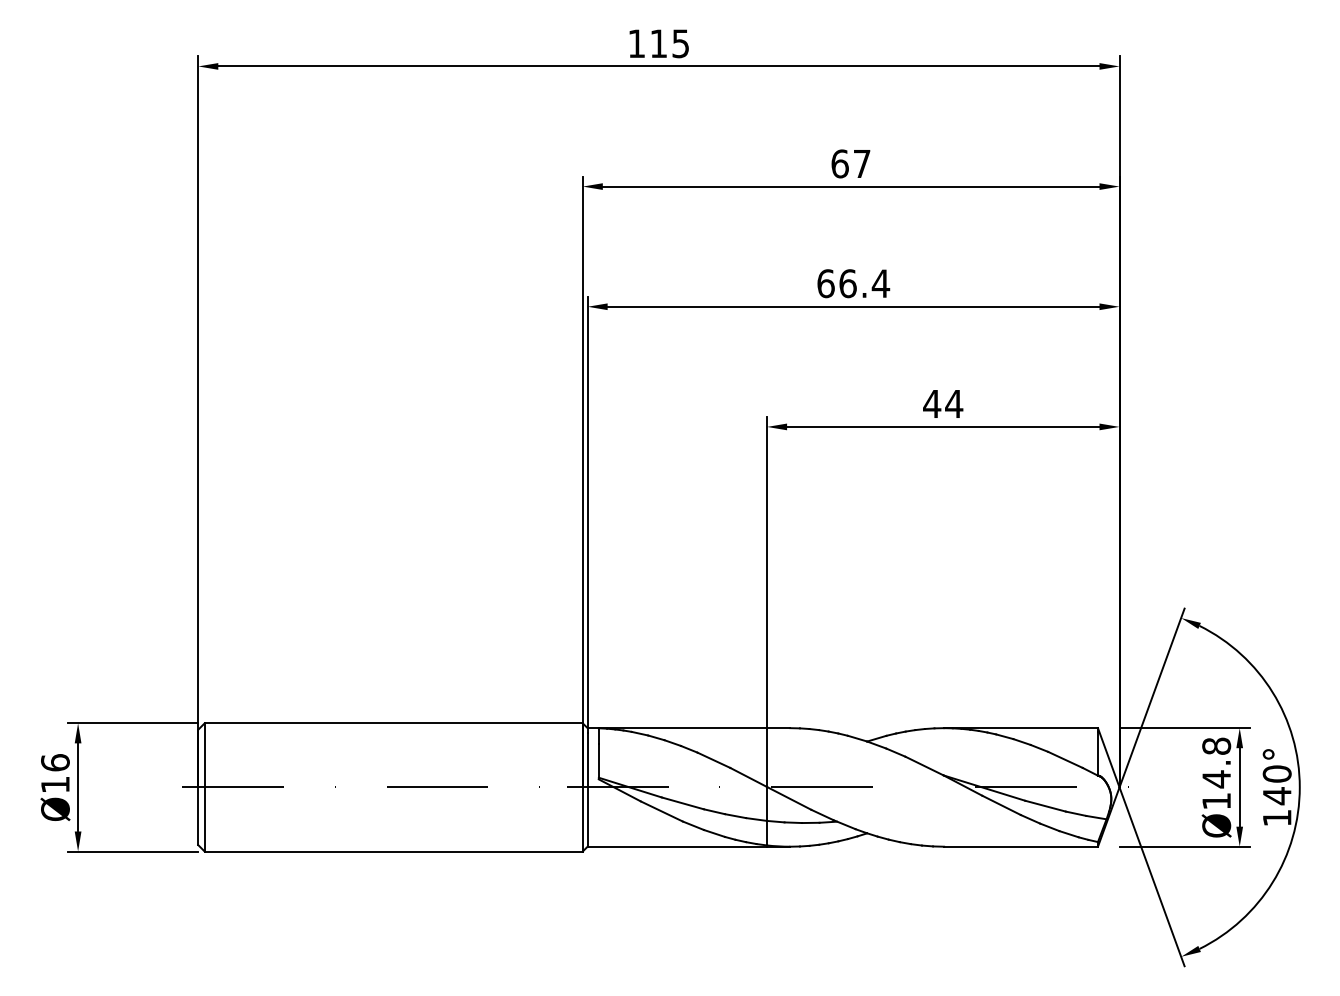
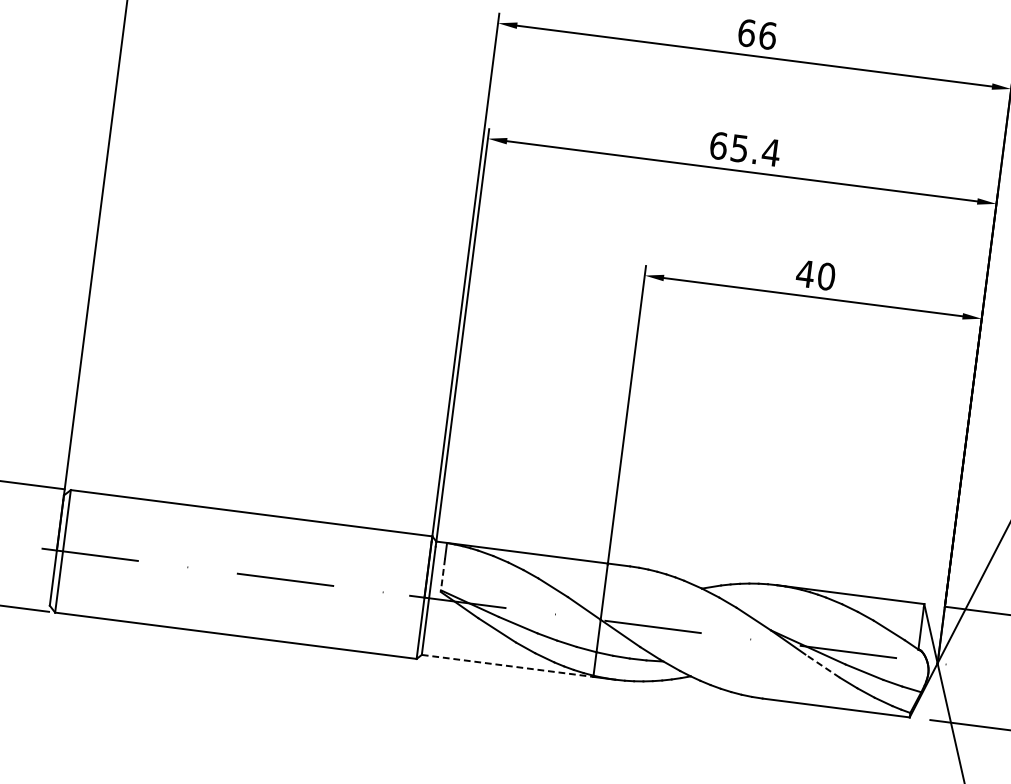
text: (861, 163) -> (767, 35), 67 -> 66
text: (847, 283) -> (739, 148), 66.4 -> 65.4
text: (954, 403) -> (826, 276), 44 -> 40
line: (598, 762) -> (442, 575), solid -> dashed
line: (1001, 805) -> (822, 666), solid -> dashed
line: (677, 846) -> (507, 665), solid -> dashed

